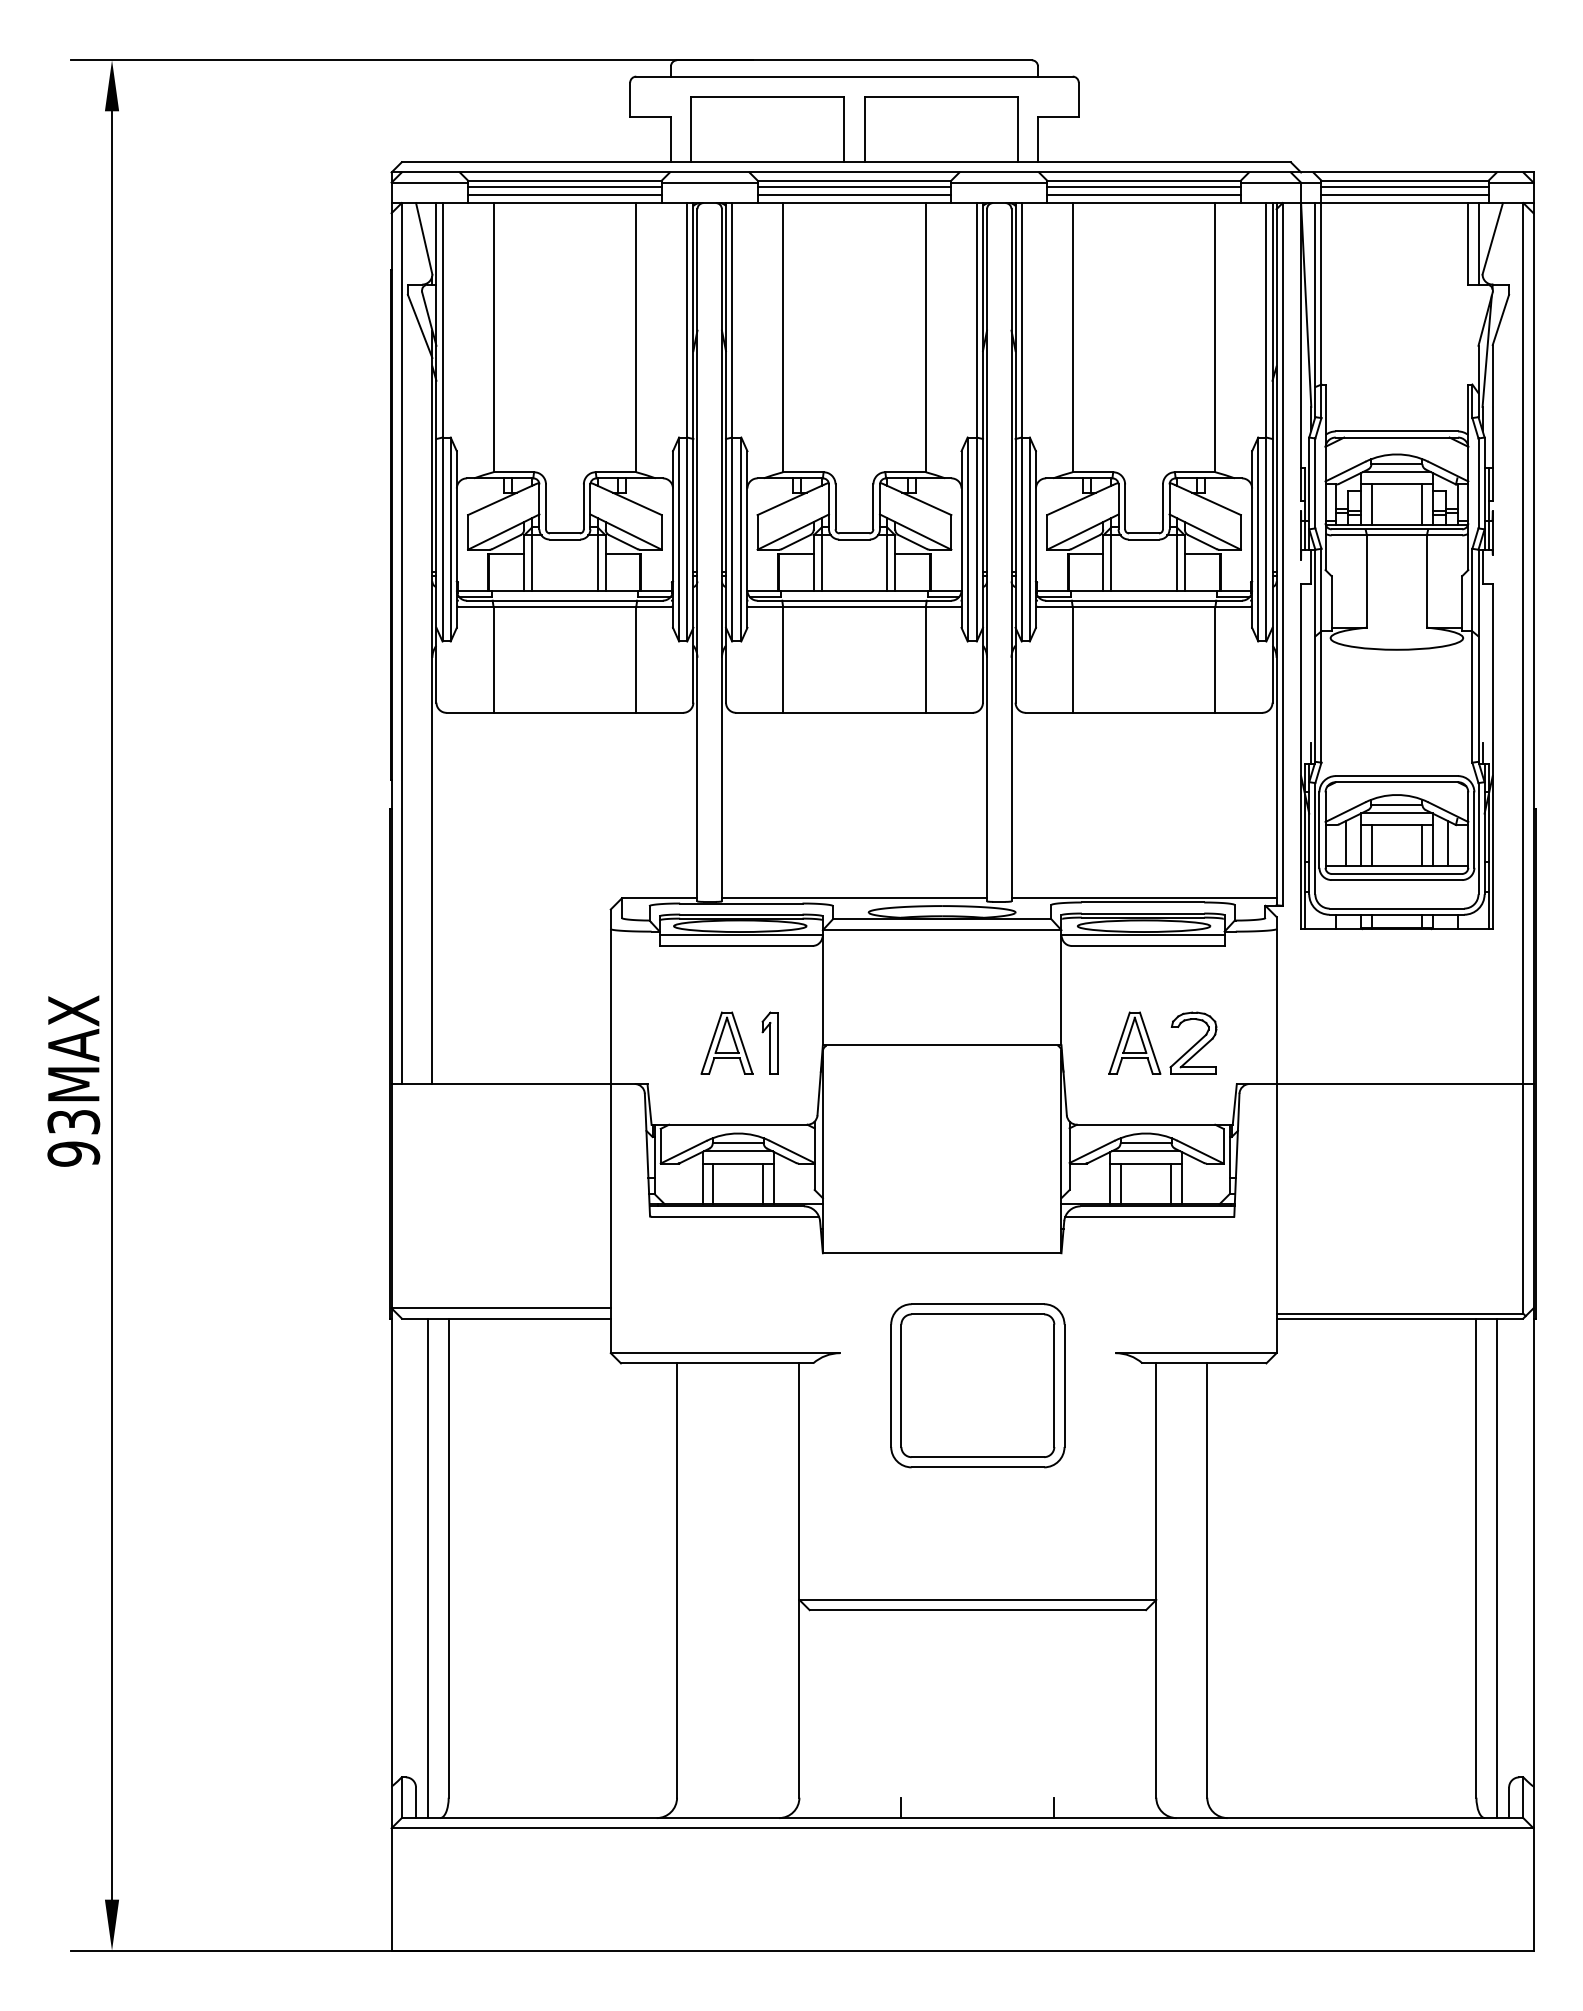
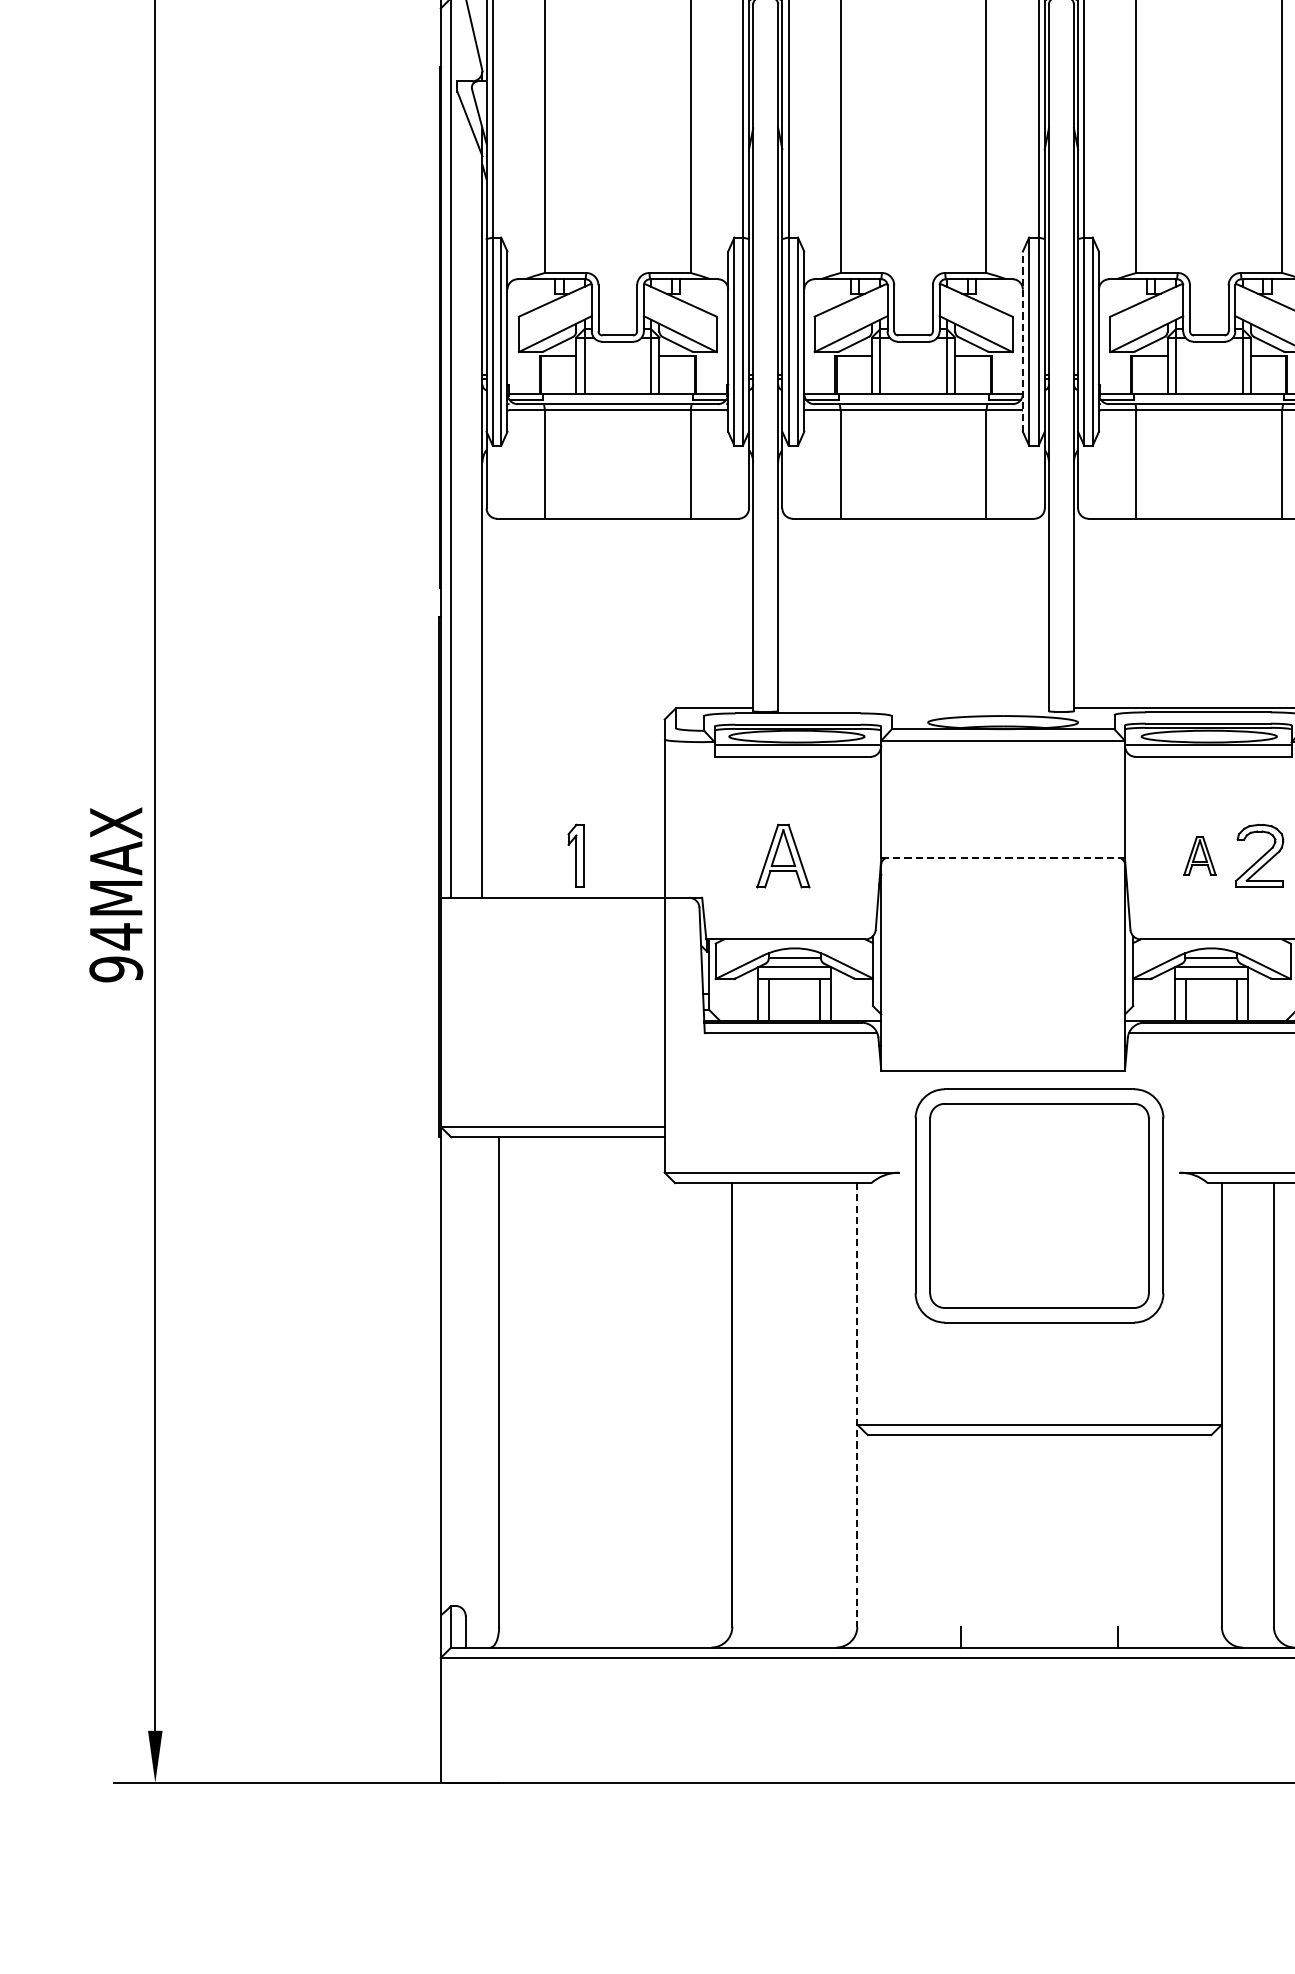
line: (961, 539) -> (1022, 341), solid -> dashed
line: (854, 898) -> (913, 708), removed
part: (769, 1042) -> (575, 855), moved
part: (1134, 1042) -> (1199, 855), size x0.6
line: (941, 1045) -> (1002, 858), solid -> dashed
text: (73, 1121) -> (115, 936), 93MAX -> 94MAX
part: (977, 1385) -> (1039, 1205), size x1.4
line: (428, 1568) -> (478, 1392), removed
line: (799, 1581) -> (857, 1405), solid -> dashed

